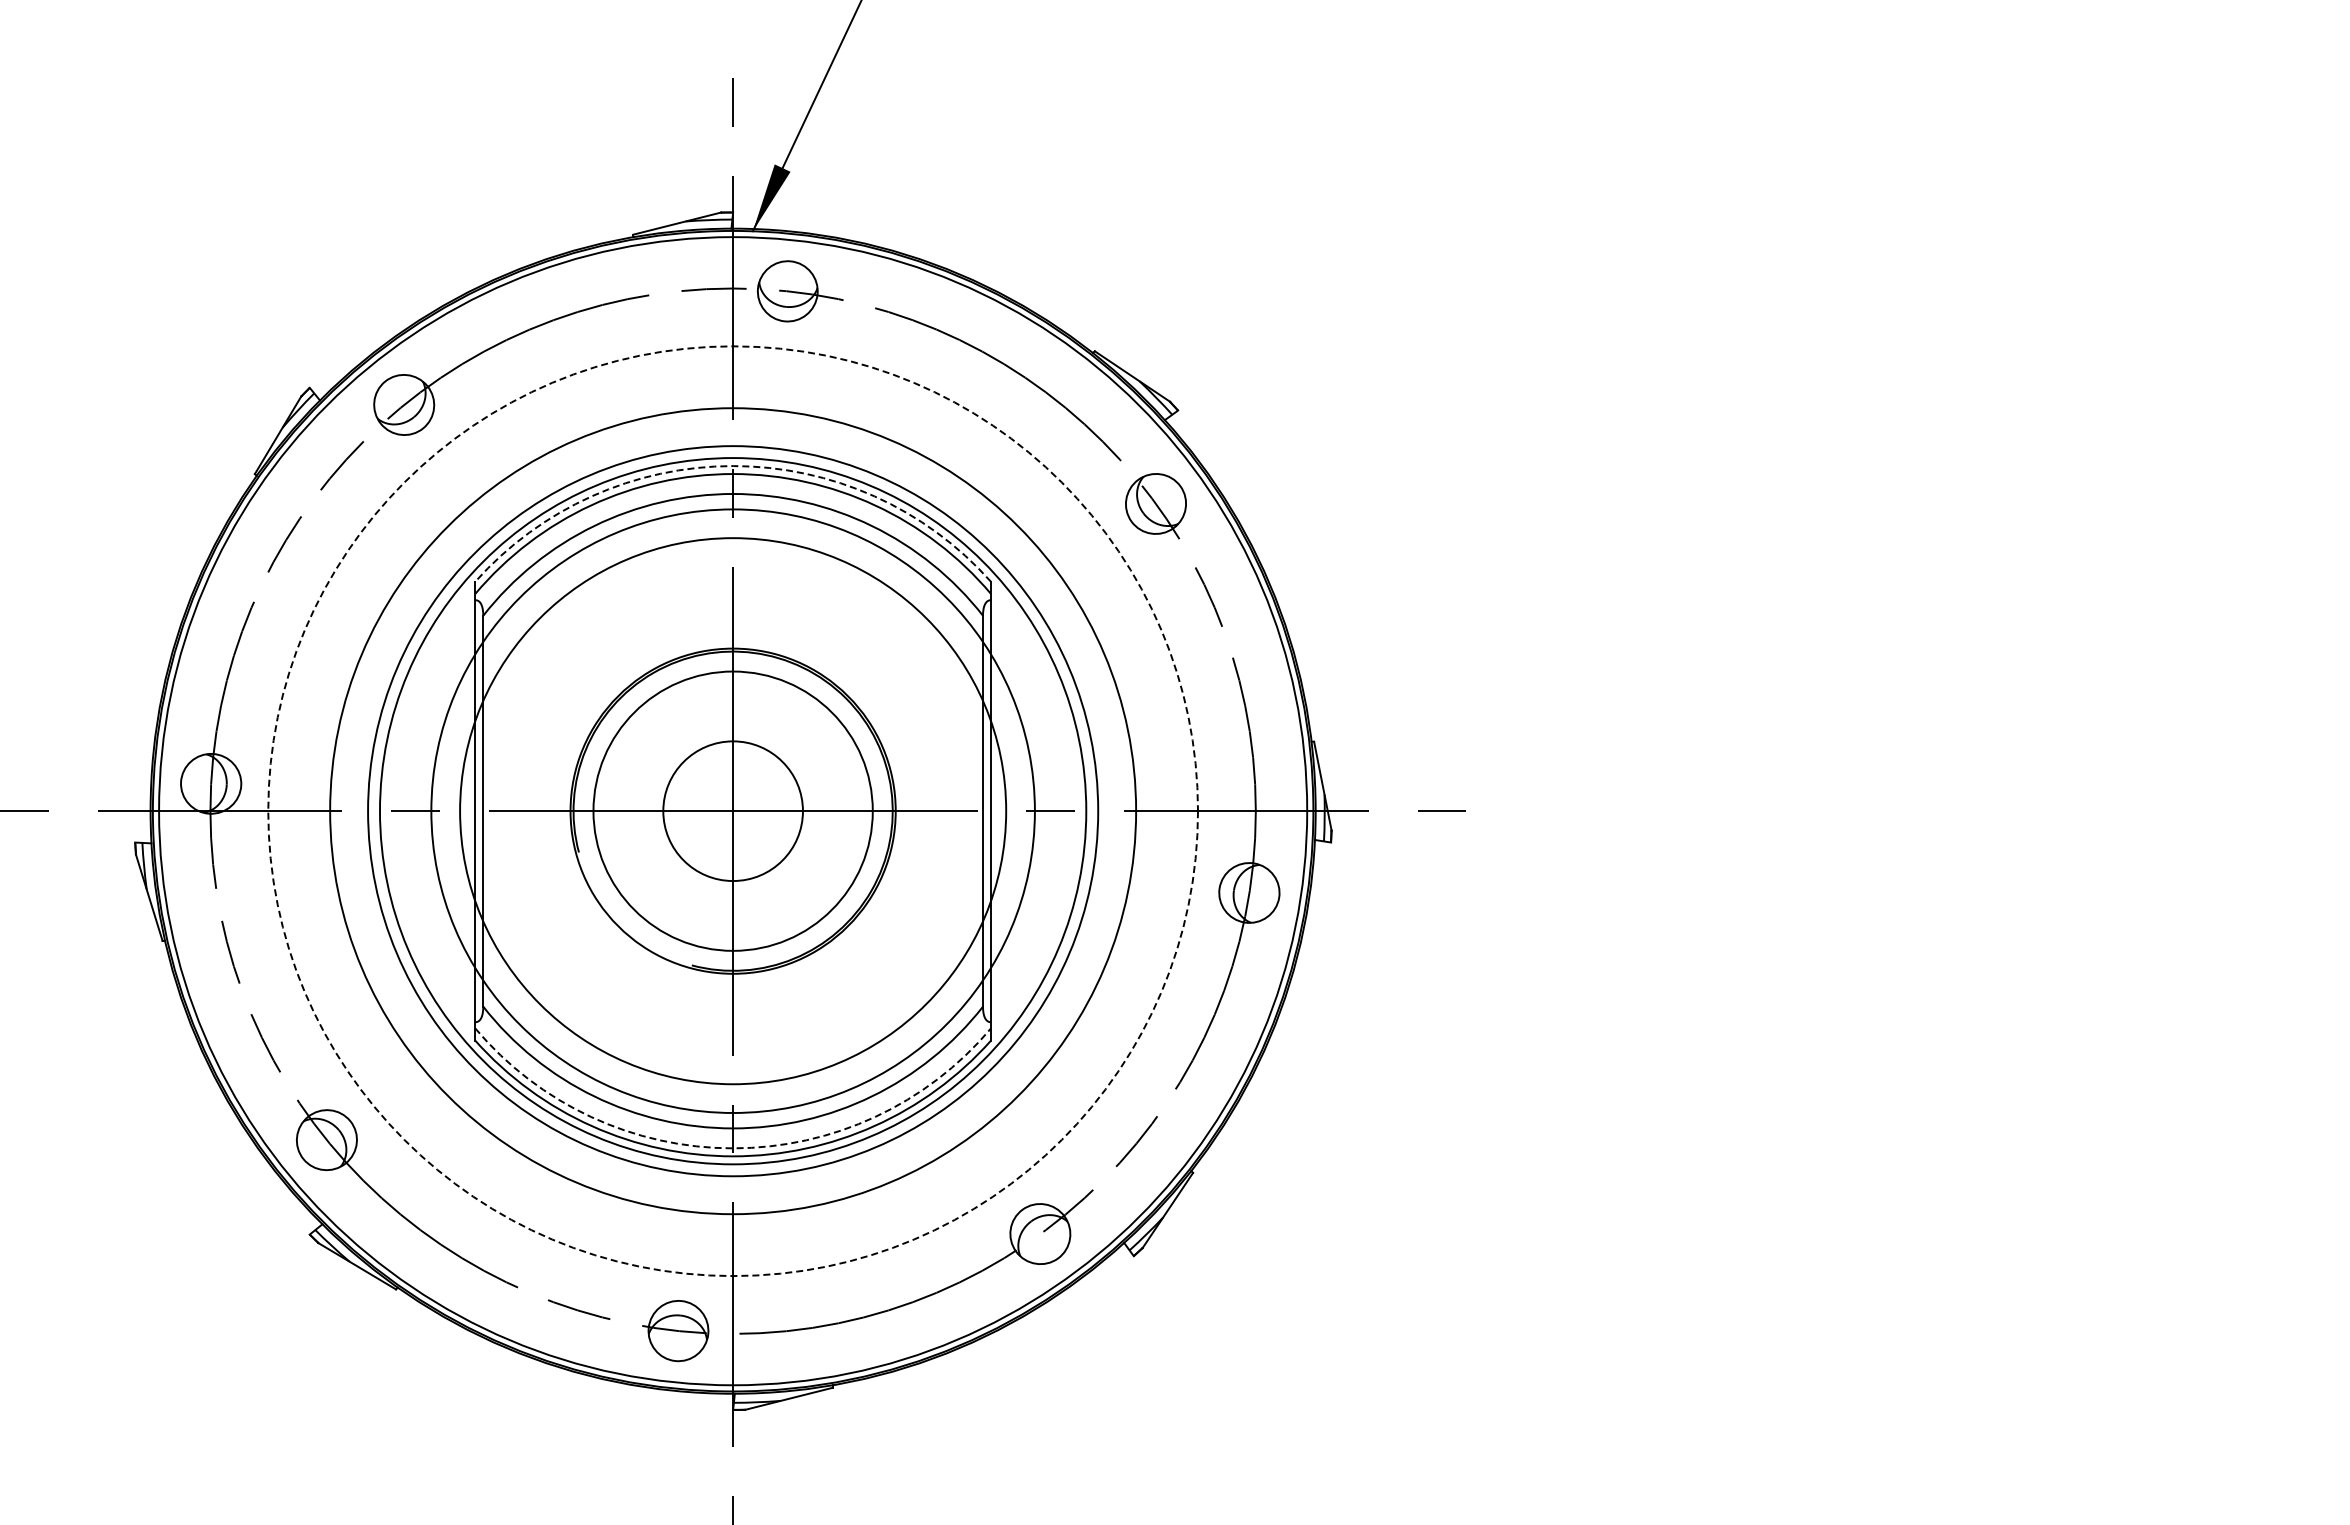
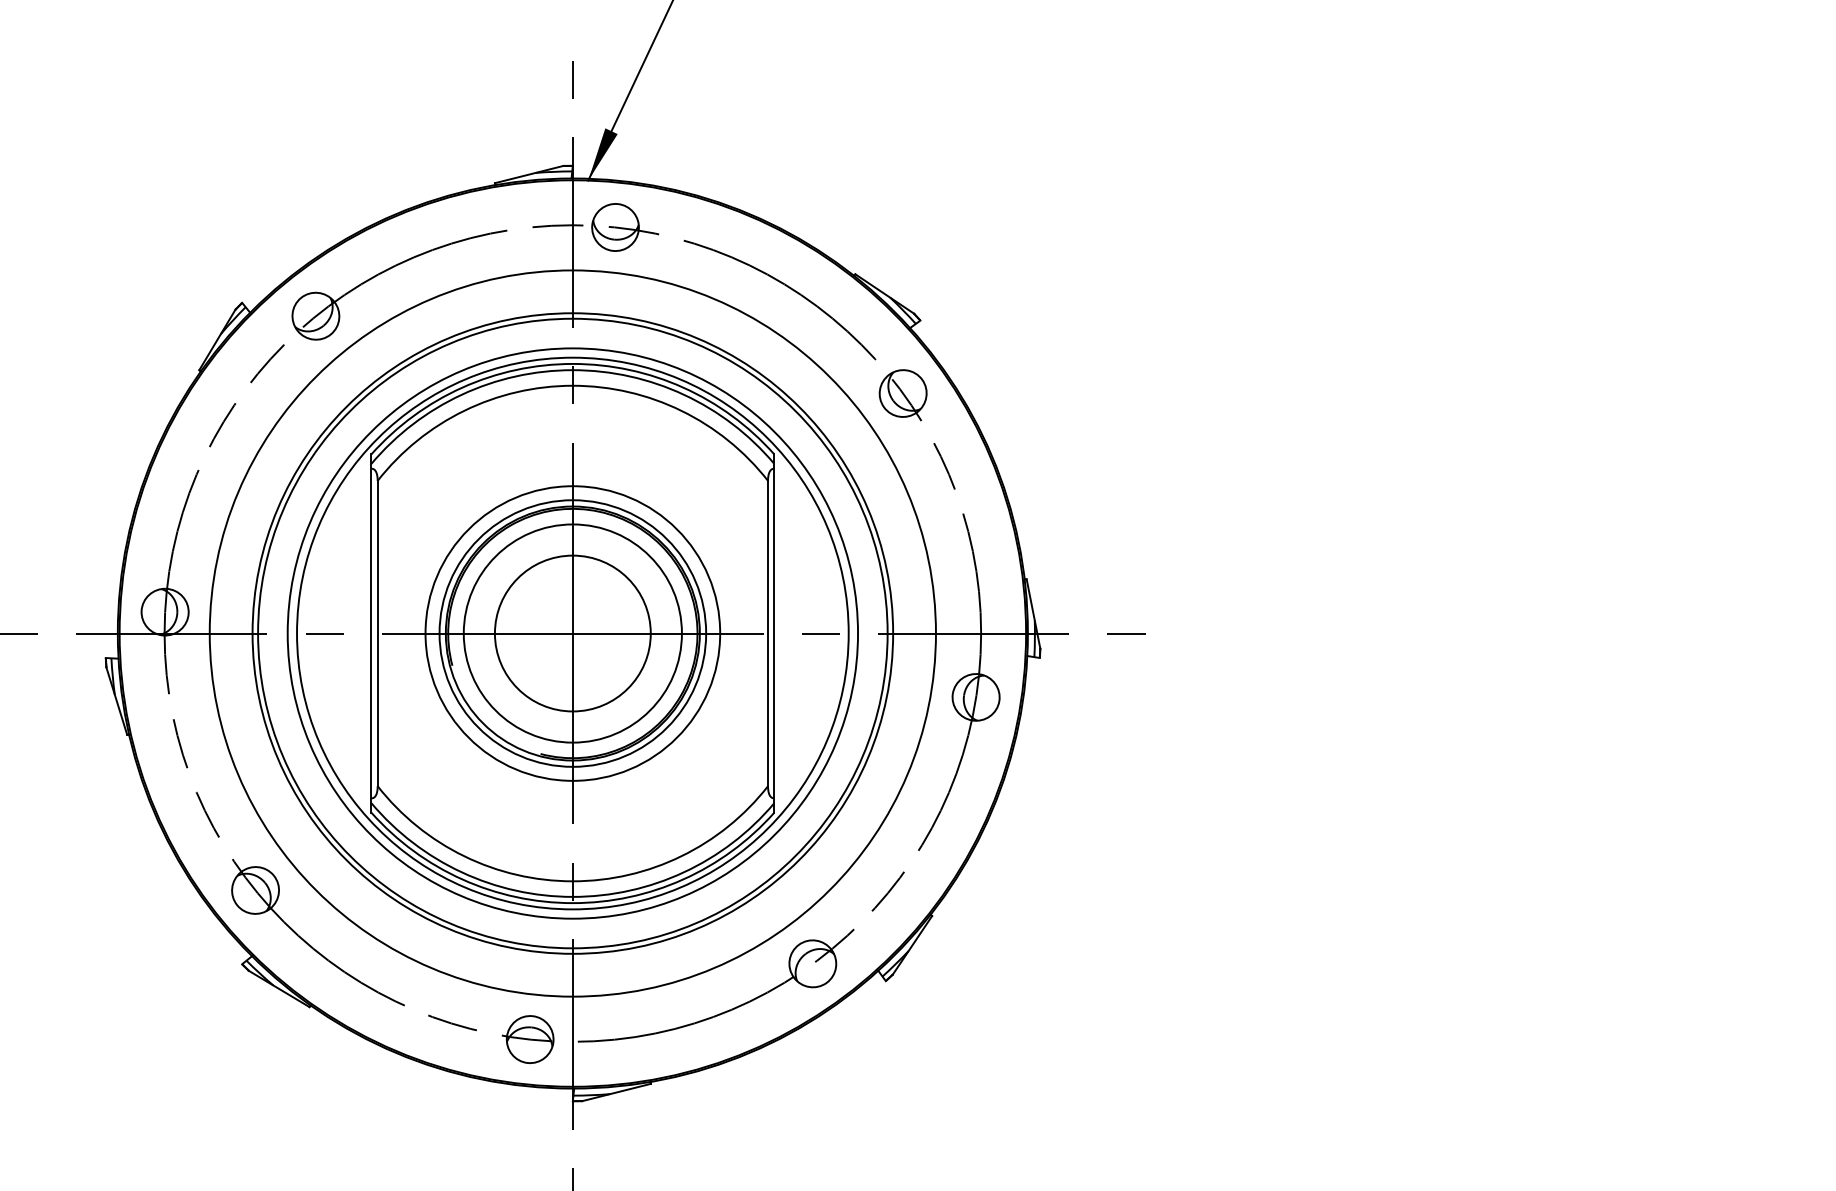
arc: (733, 466) -> (573, 364), dashed -> solid
circle: (732, 810) -> (572, 632), size x0.62
circle: (732, 810) -> (572, 632), size x0.62
circle: (732, 810) -> (572, 632), size x1.43
circle: (733, 811) -> (573, 633), dashed -> solid
circle: (733, 811) -> (573, 633), size x0.71
arc: (733, 1148) -> (573, 897), dashed -> solid

